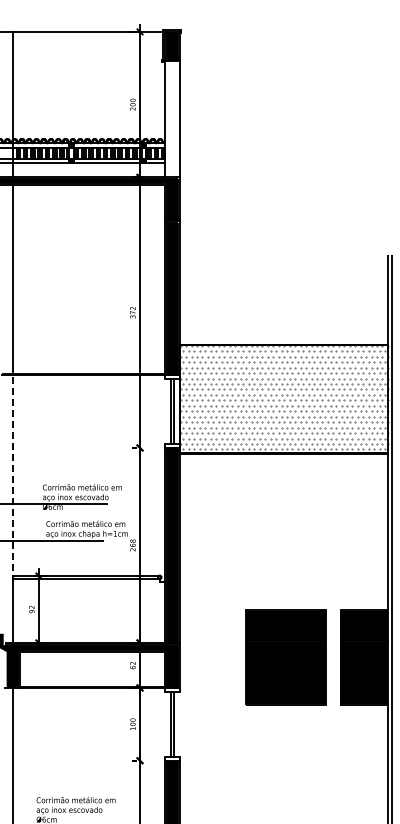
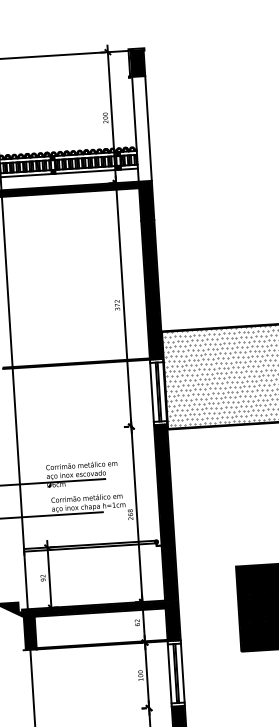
line: (165, 411) -> (152, 392), added
line: (12, 478) -> (18, 461), dashed -> solid
line: (165, 724) -> (170, 674), added
line: (179, 724) -> (182, 673), added

